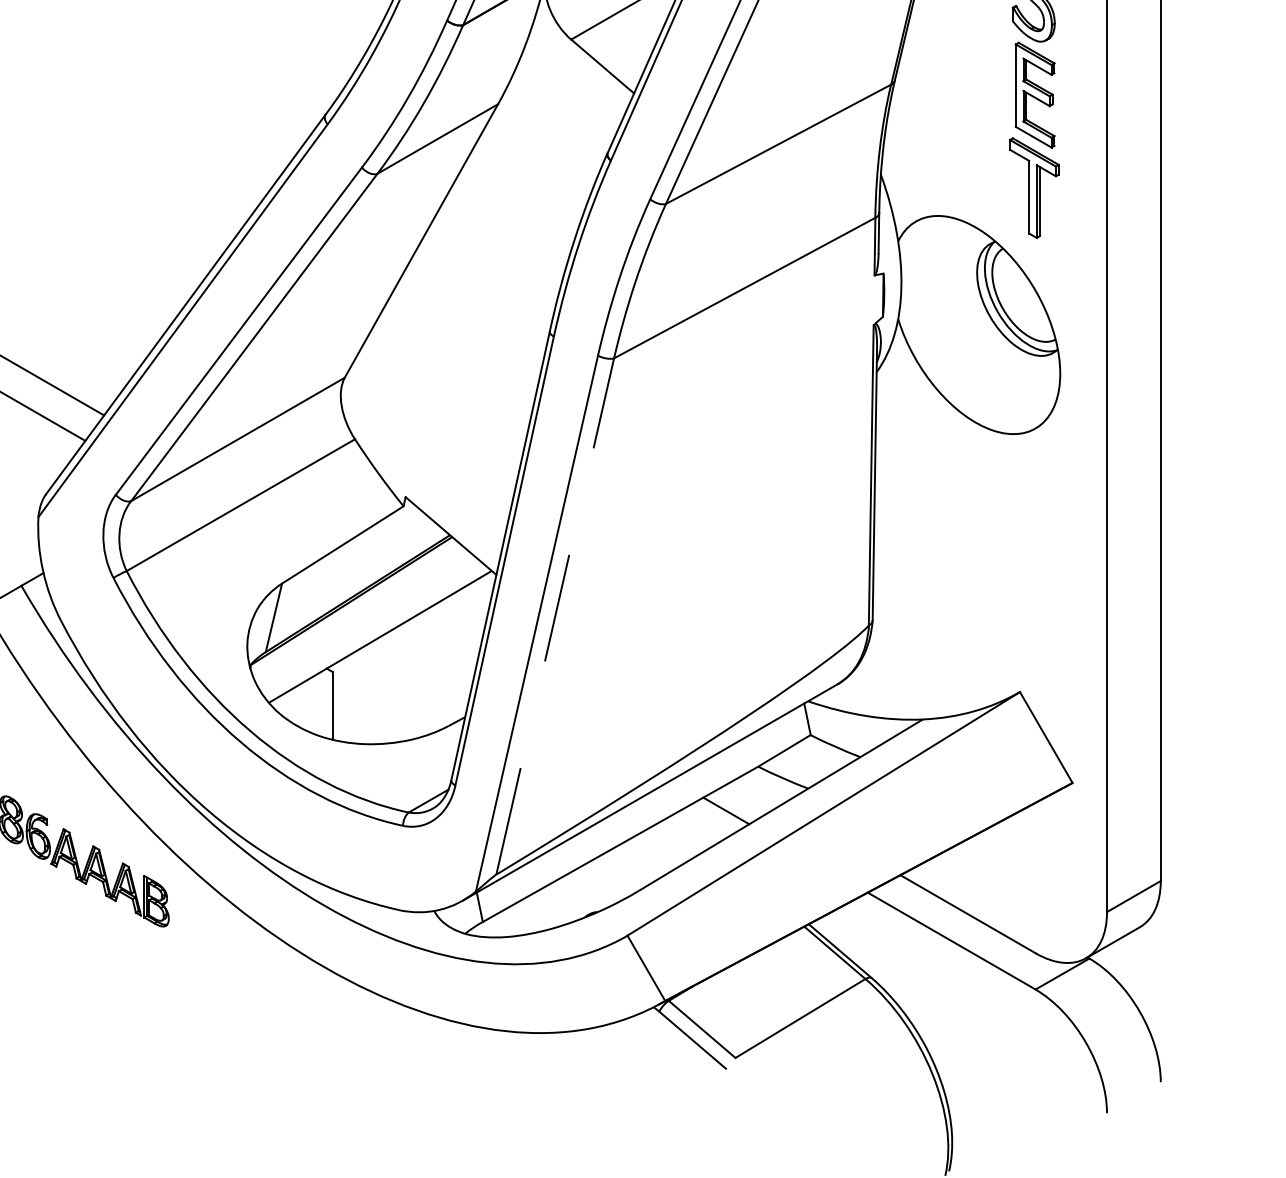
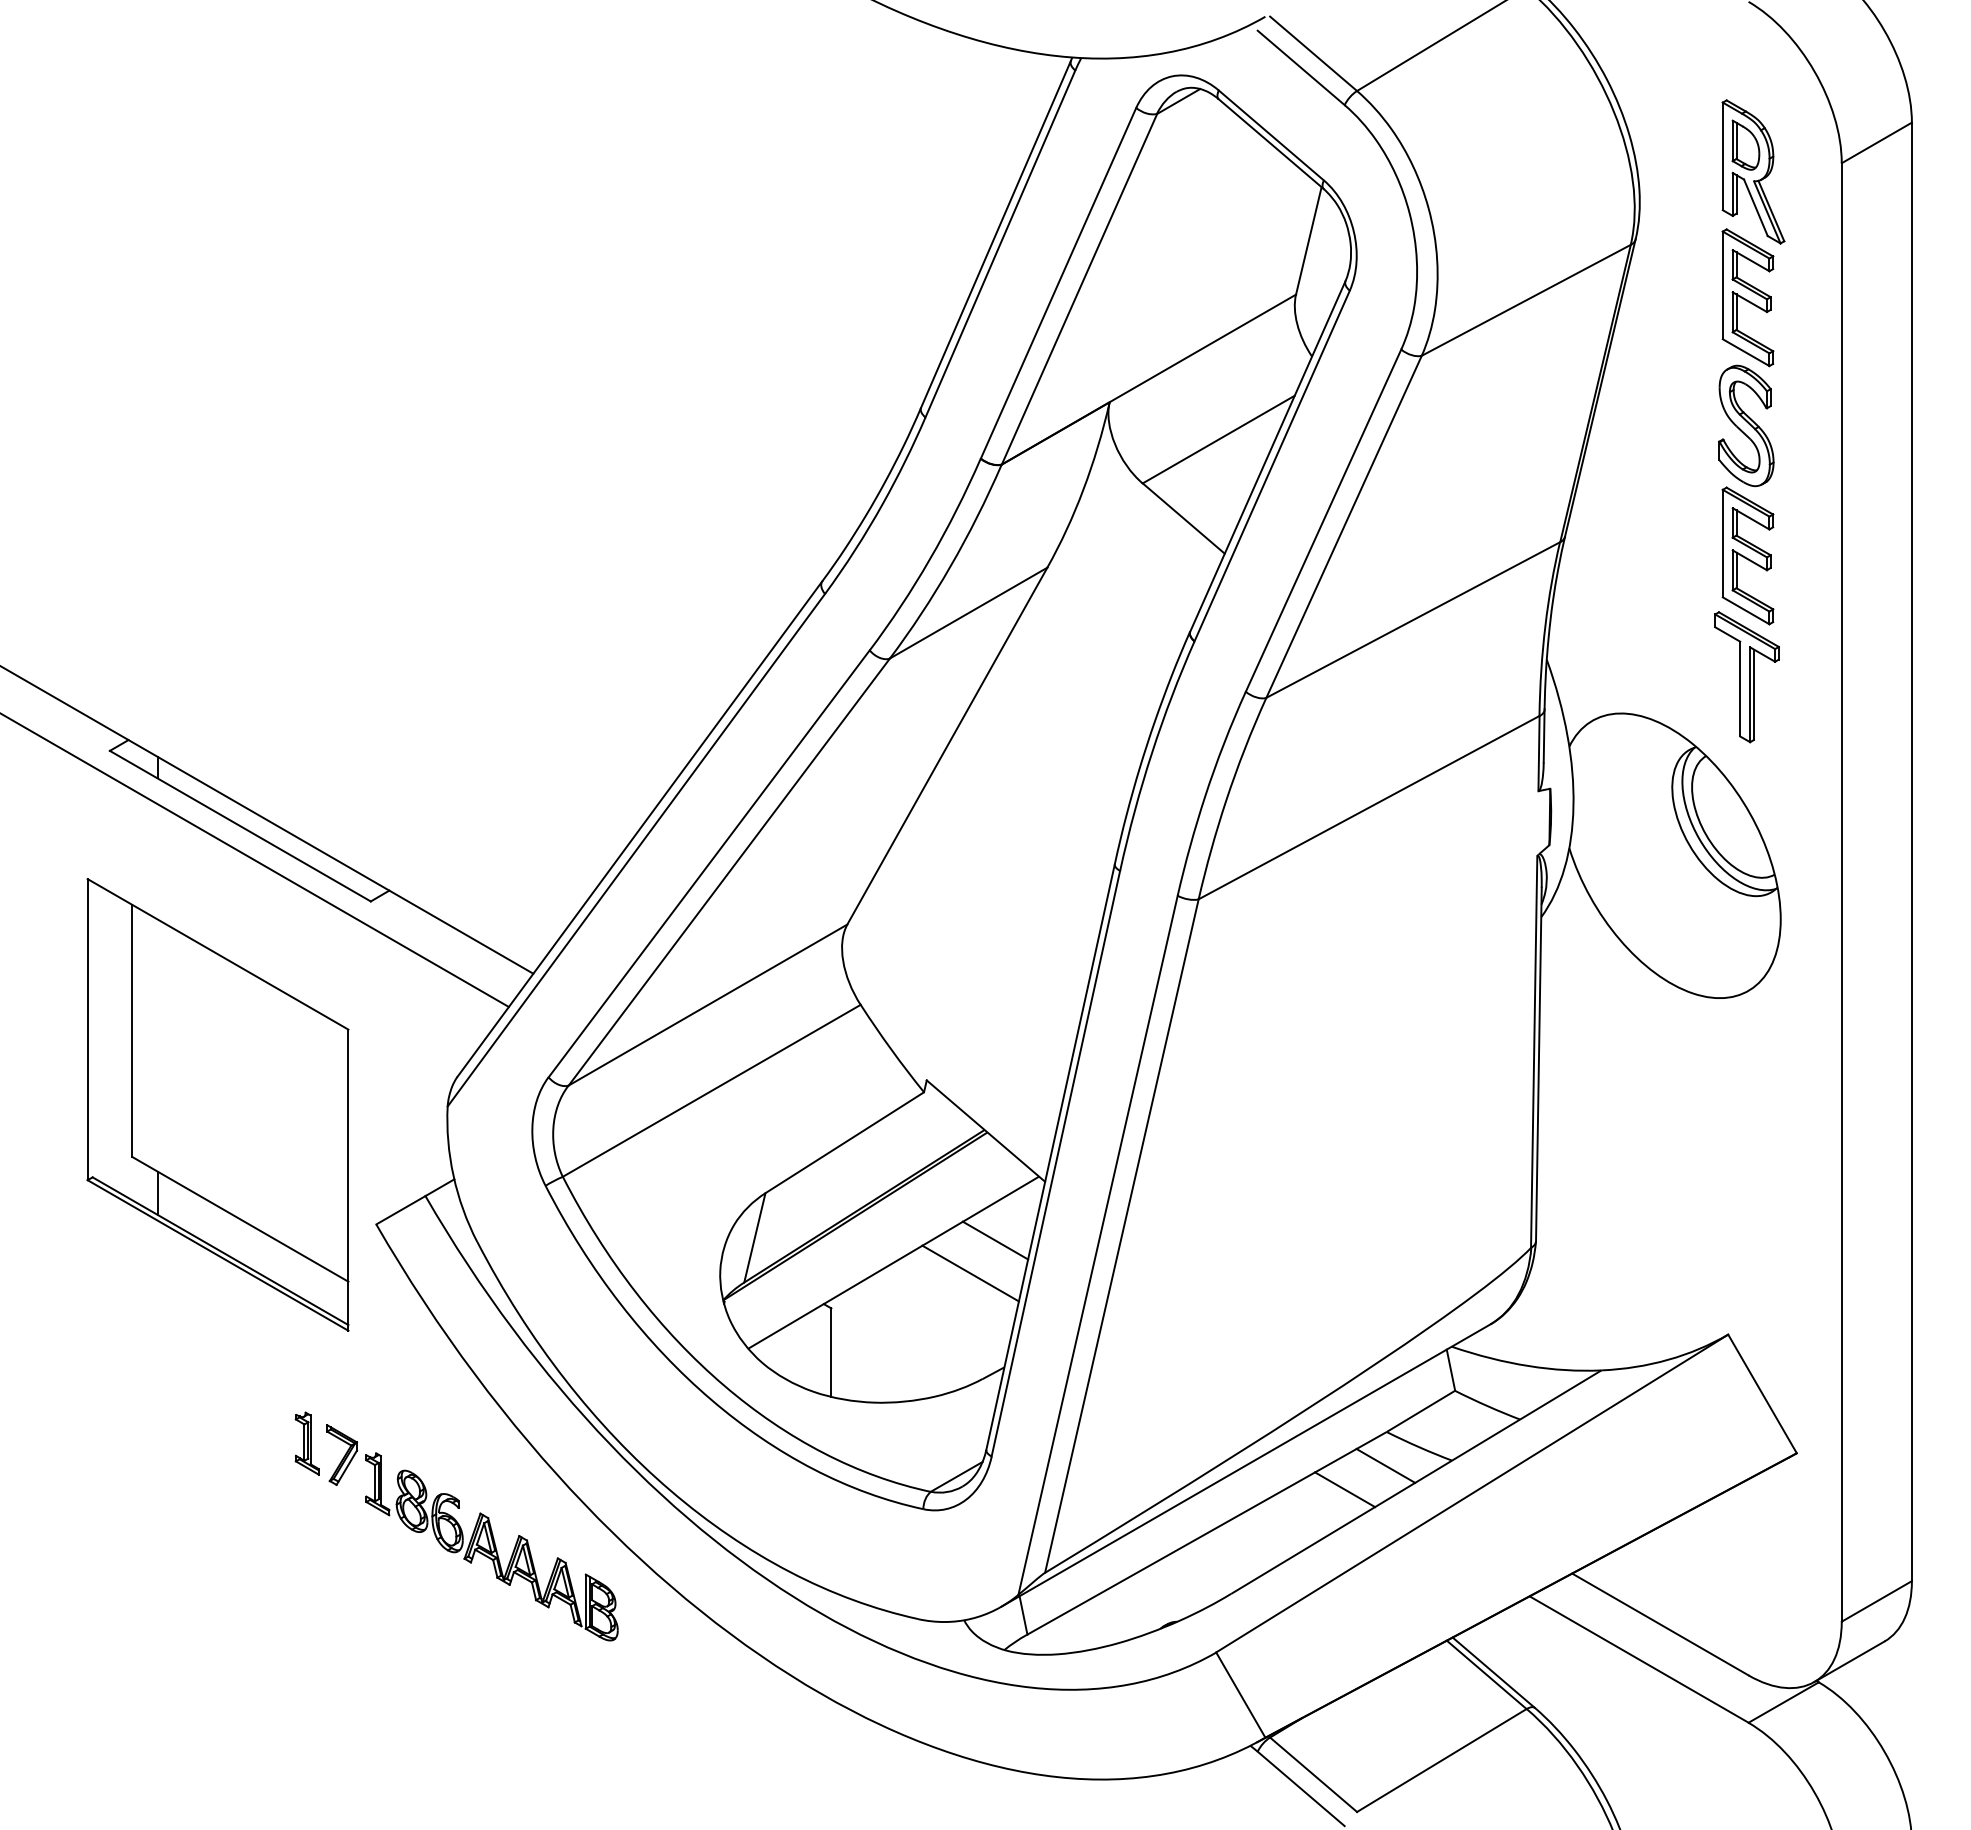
line: (555, 616) -> (1122, 1235), dashed -> solid
line: (458, 619) -> (995, 1240), added
line: (439, 645) -> (970, 1273), added
line: (757, 792) -> (1385, 1465), added

